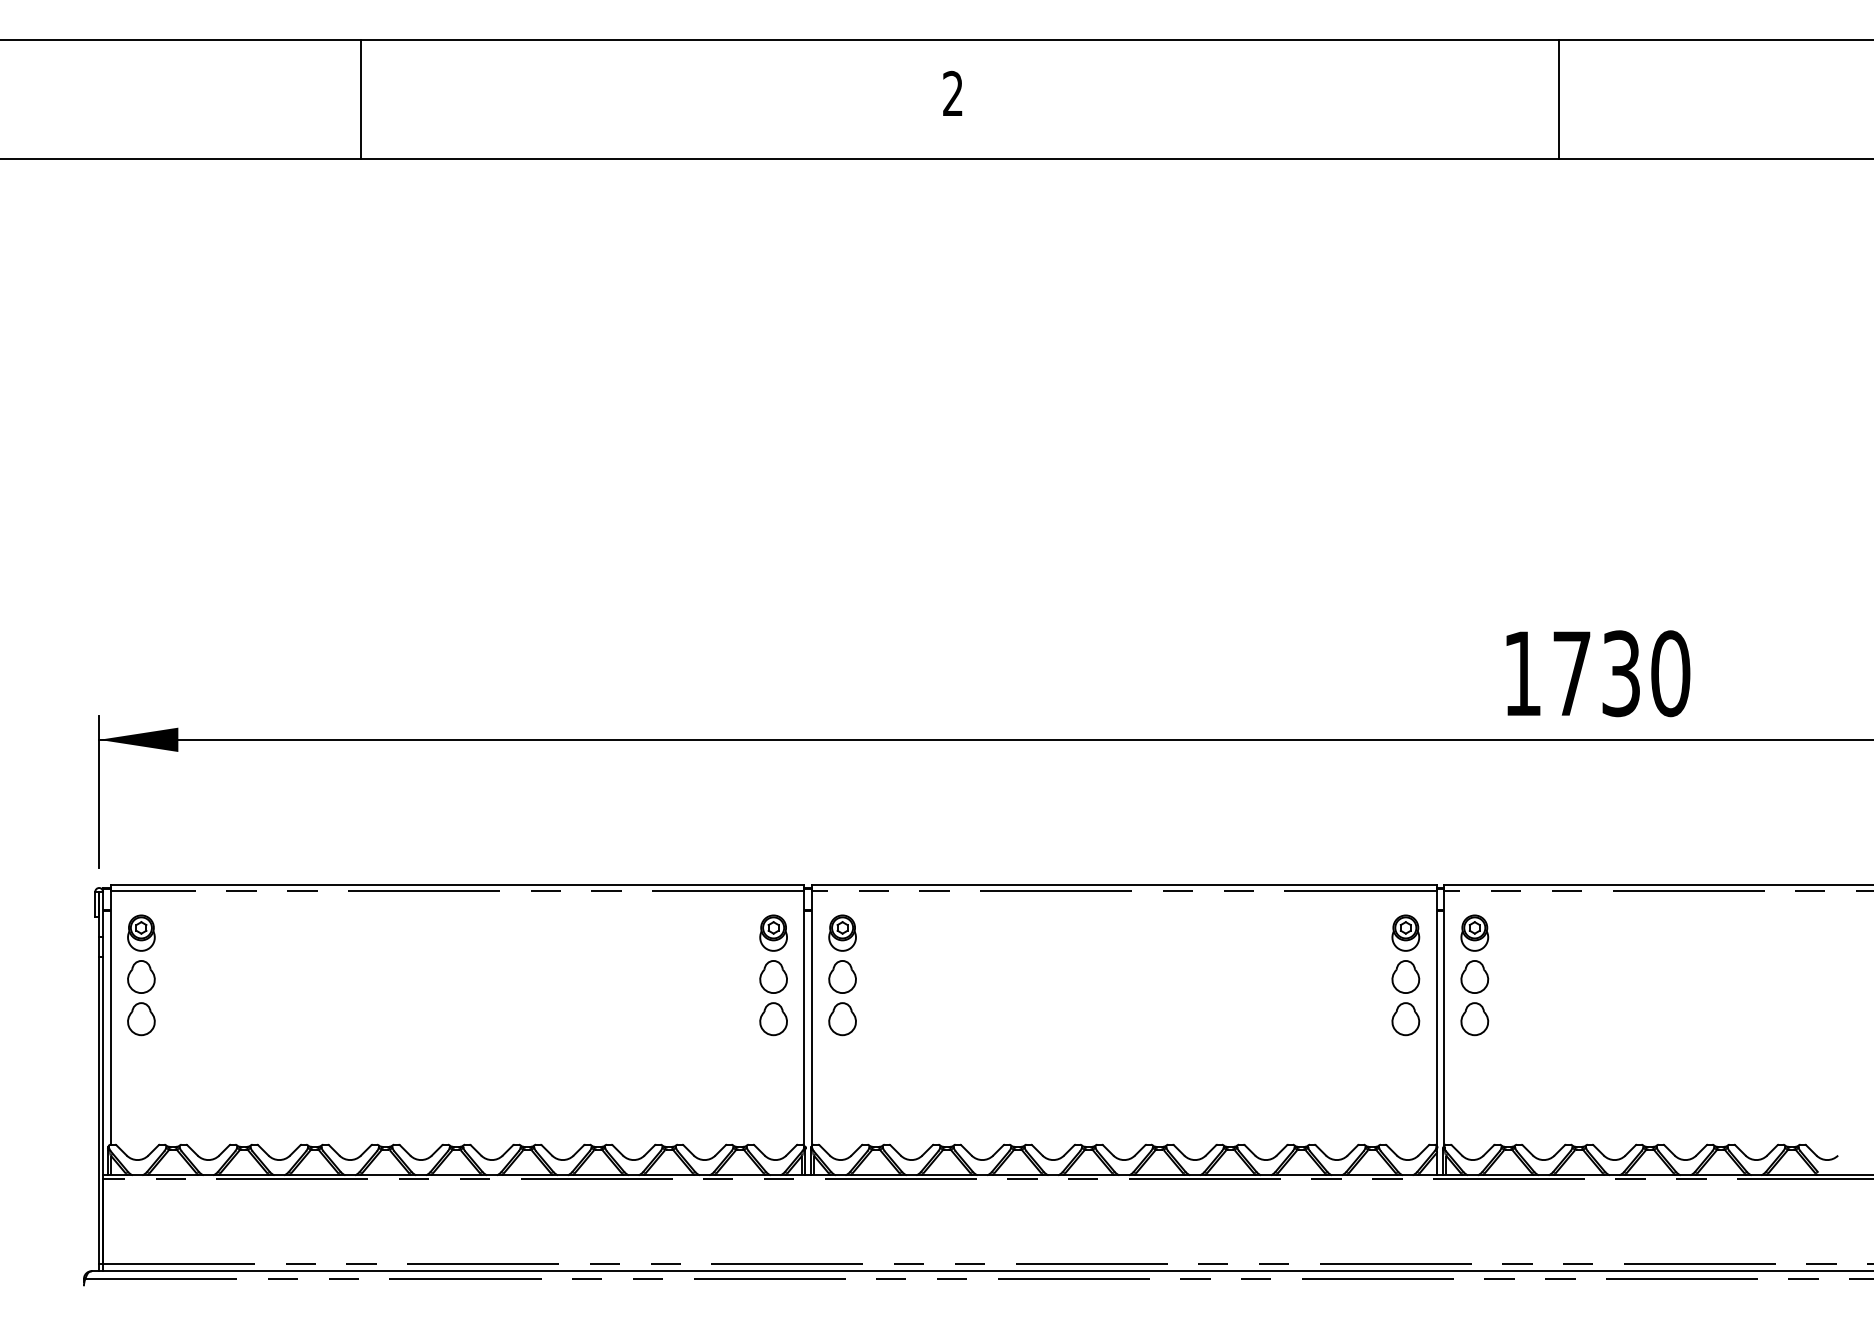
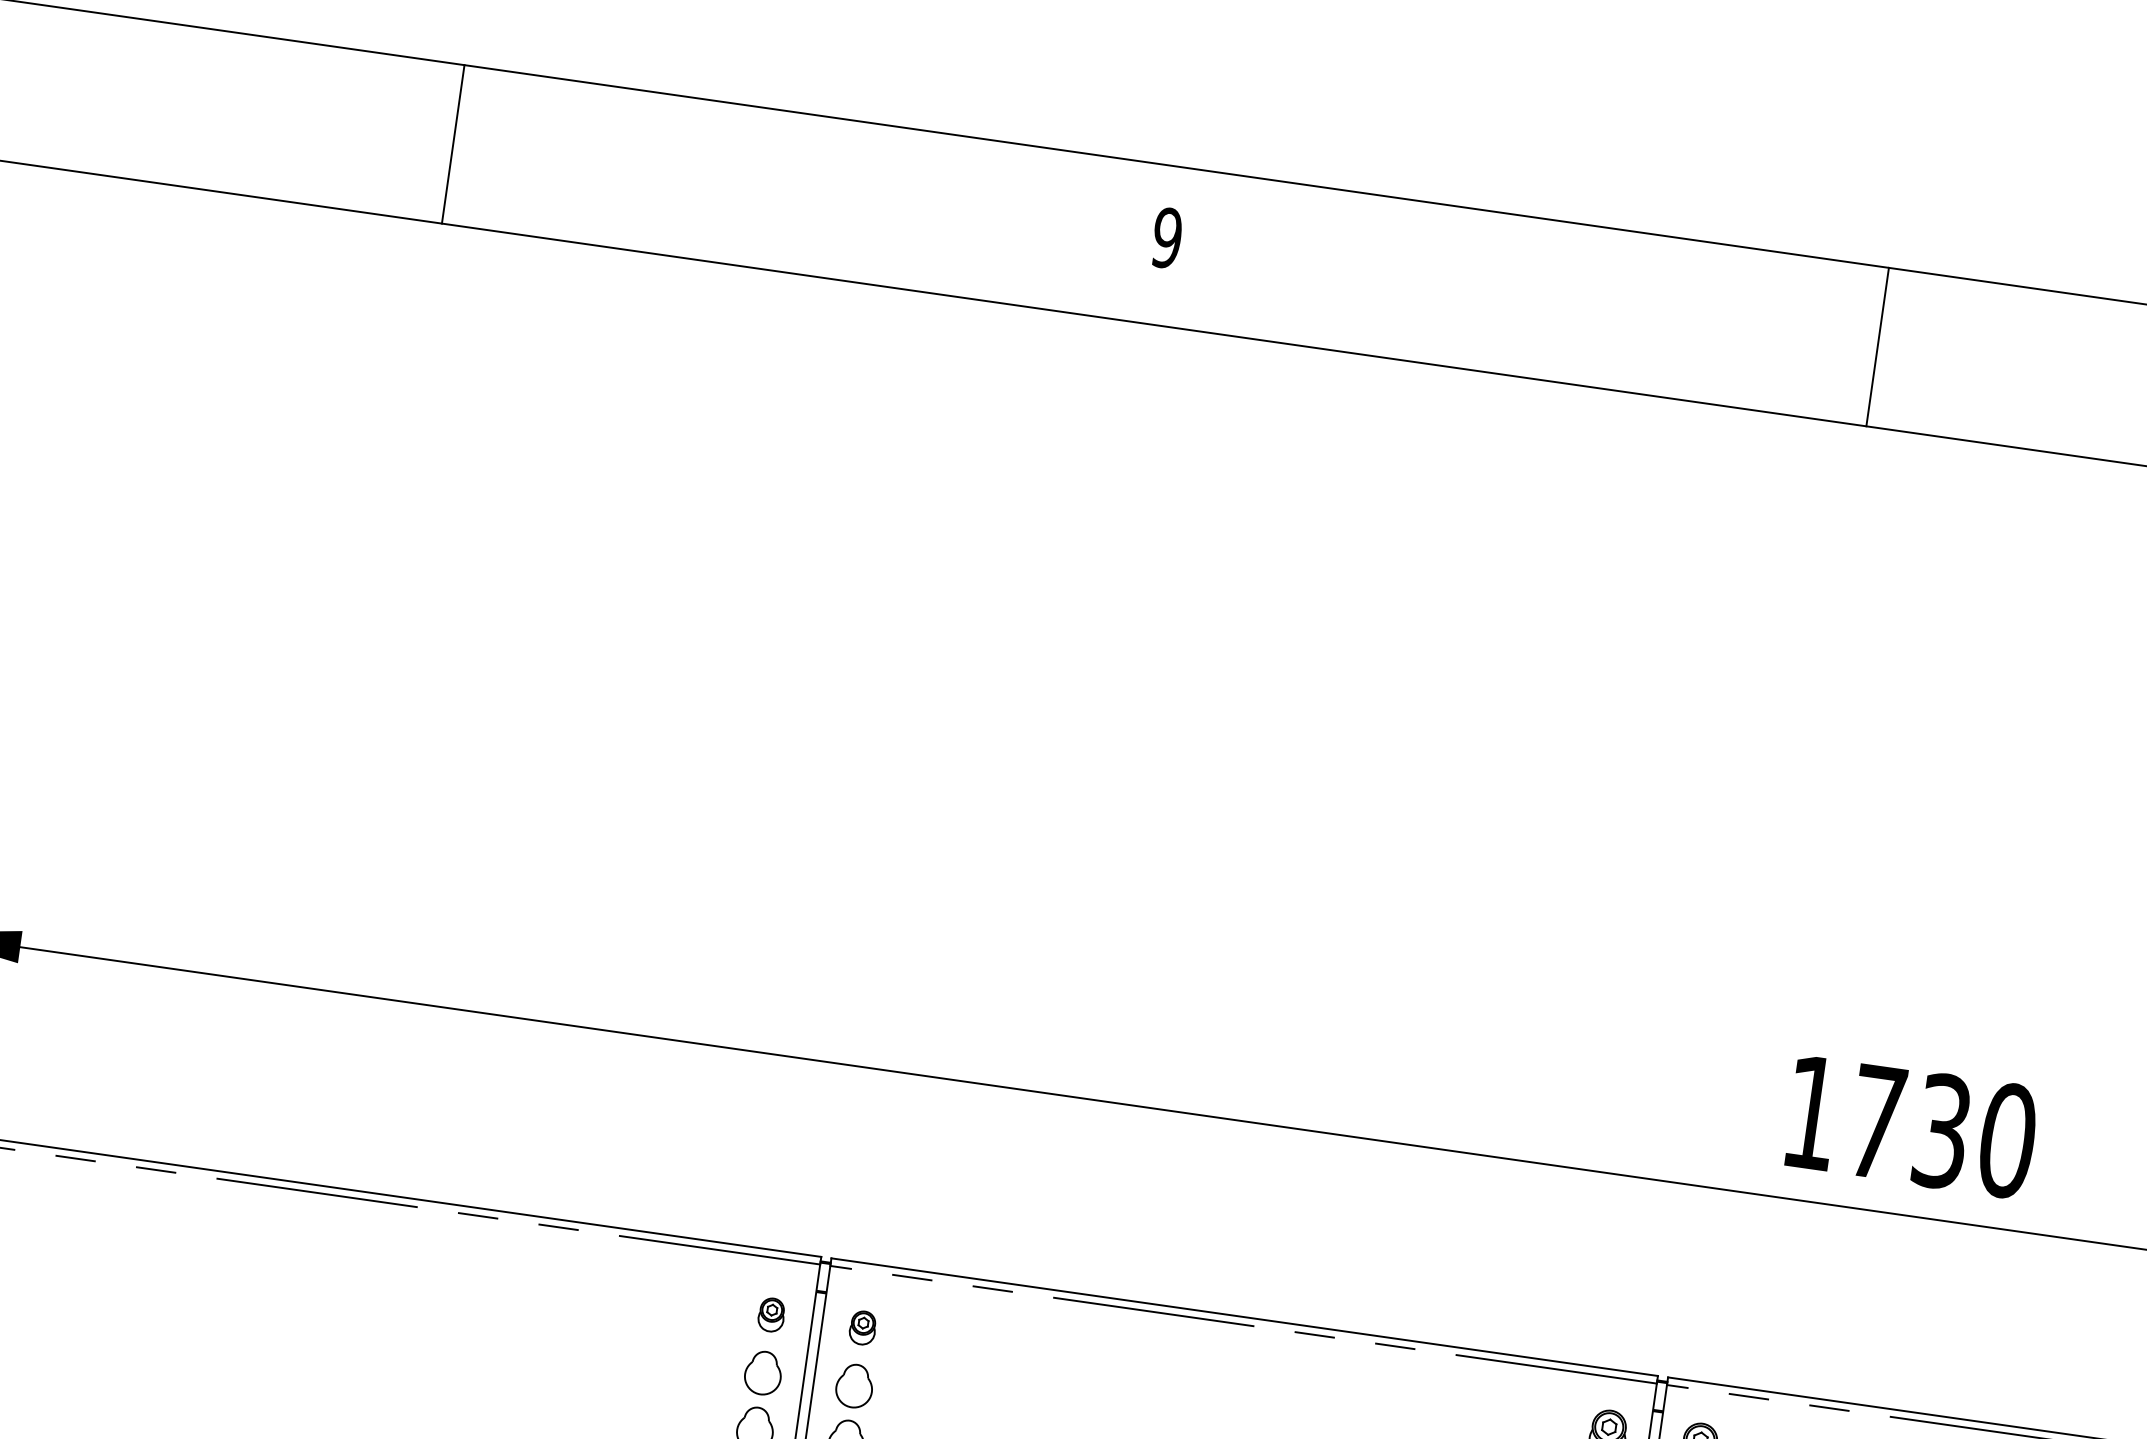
text: (952, 93) -> (1166, 237), 2 -> 9
line: (361, 99) -> (453, 144), moved
line: (1558, 99) -> (1877, 346), moved
part: (773, 932) -> (771, 1314), size x0.7
part: (842, 932) -> (862, 1327), size x0.7

